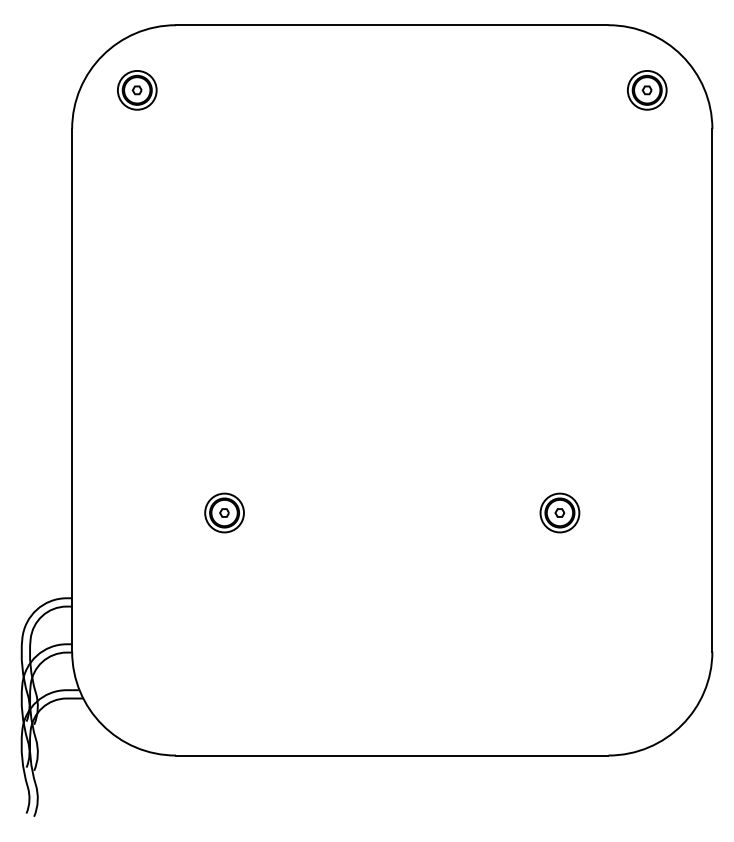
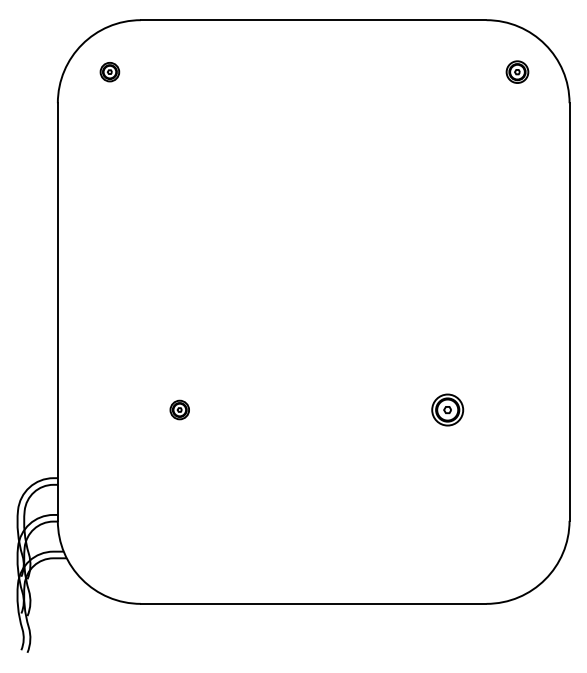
part: (136, 89) -> (109, 71), size x0.6
part: (647, 89) -> (517, 71), size x0.7
part: (224, 512) -> (179, 409), size x0.6

